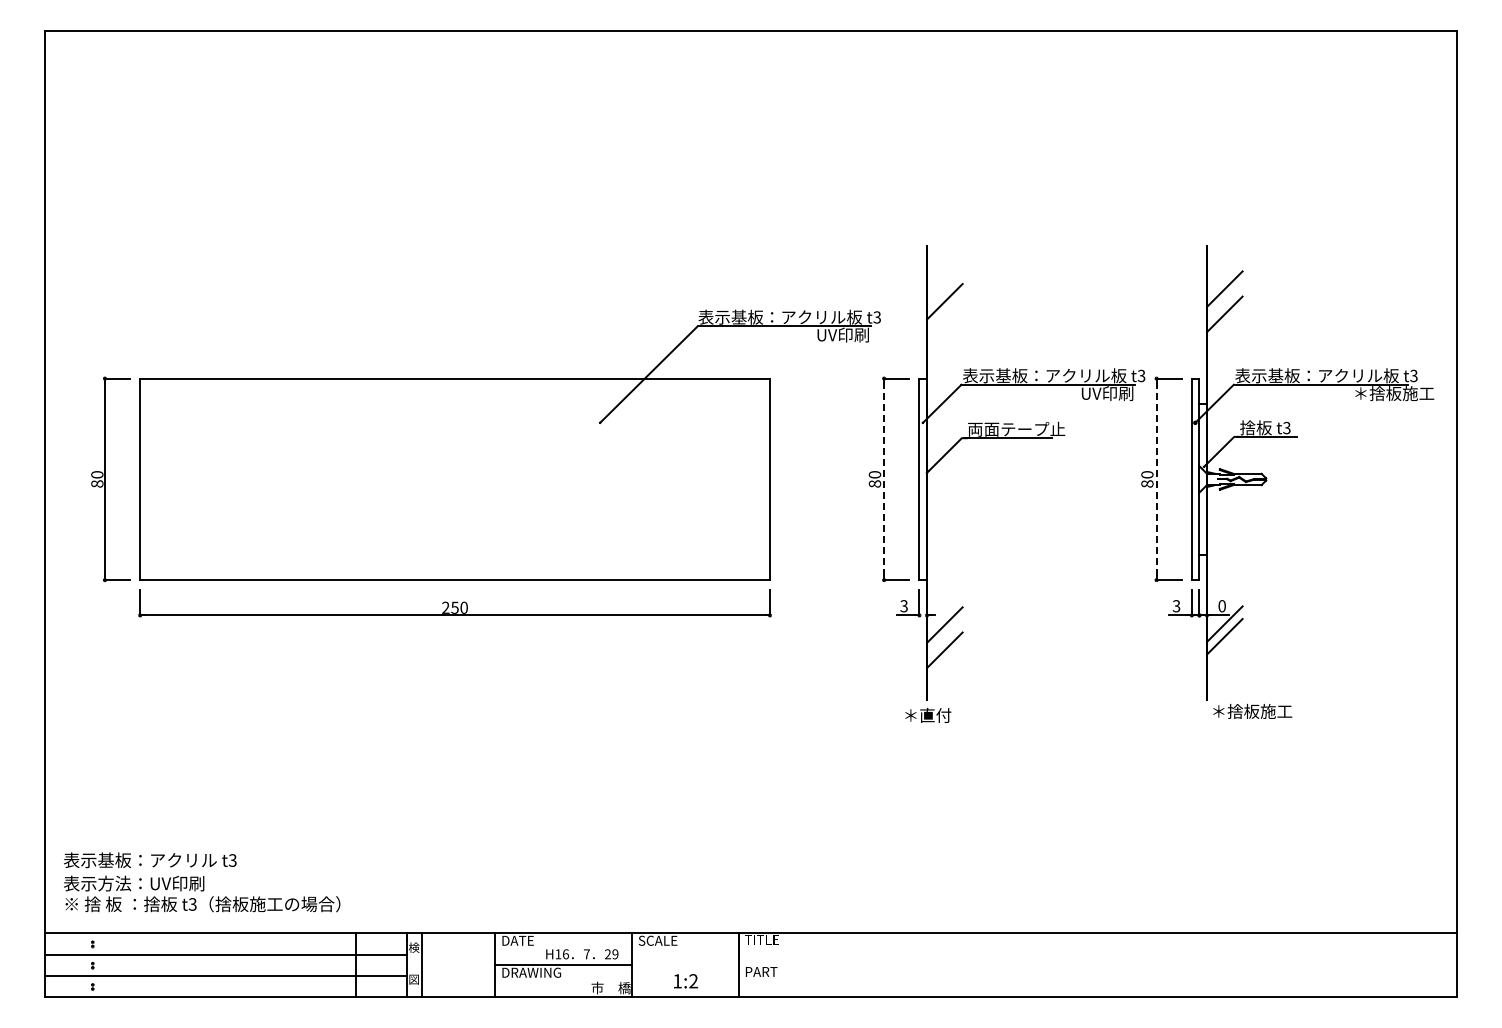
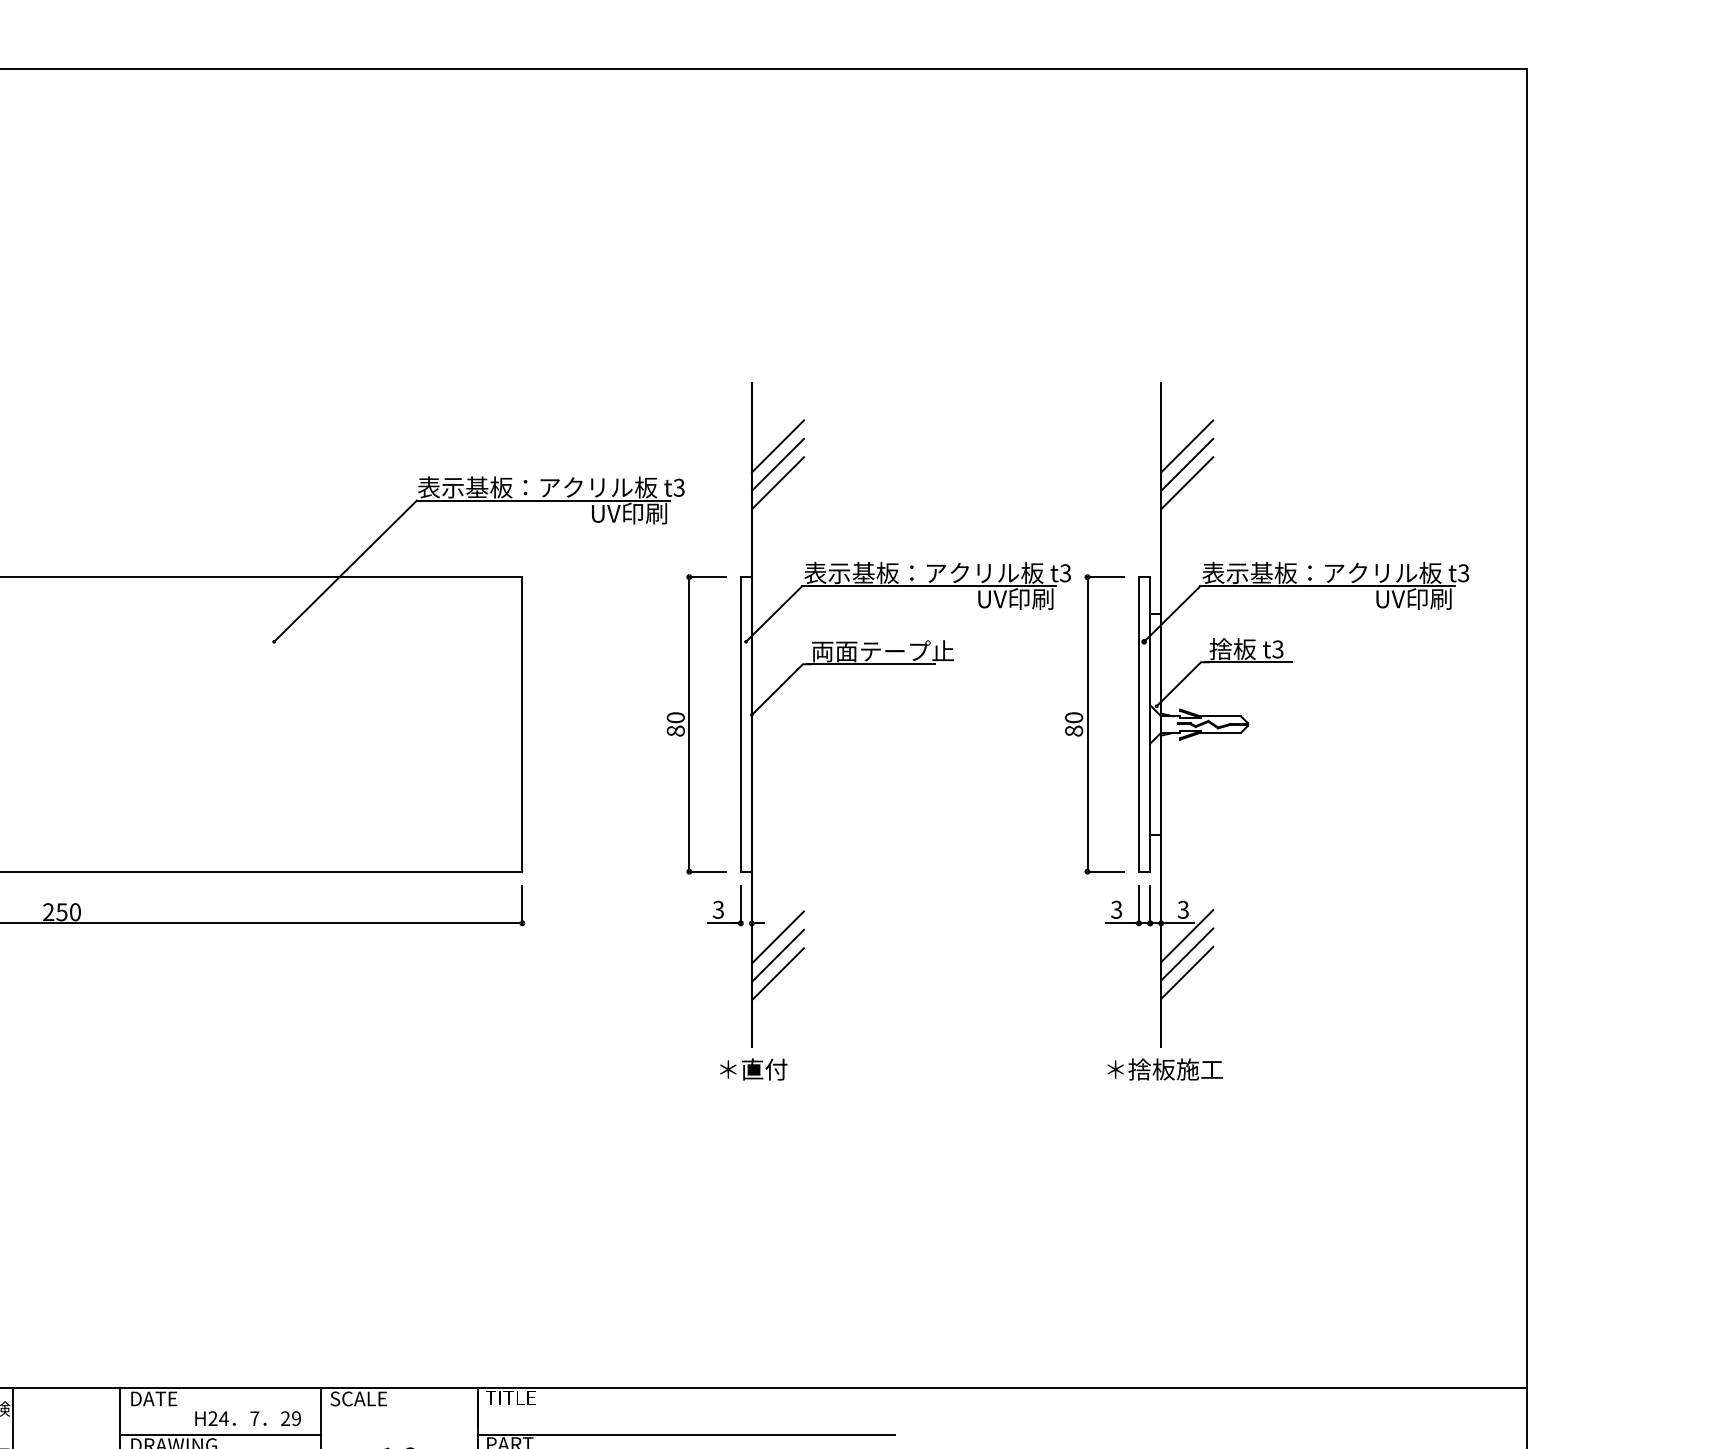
line: (944, 289) -> (777, 446), added
line: (1224, 301) -> (1186, 464), added
line: (944, 314) -> (777, 483), added
text: (1394, 393) -> (1435, 598), ＊捨板施工 -> UV印刷
line: (884, 479) -> (689, 724), dashed -> solid
line: (1156, 479) -> (1087, 724), dashed -> solid
text: (1221, 606) -> (1182, 910), 0 -> 3
line: (944, 637) -> (777, 955), added
line: (1224, 649) -> (1186, 973), added
text: (1252, 710) -> (1164, 1068), moved
text: (561, 954) -> (217, 1418), H16 -> H24
line: (882, 965) -> (686, 1435), added

